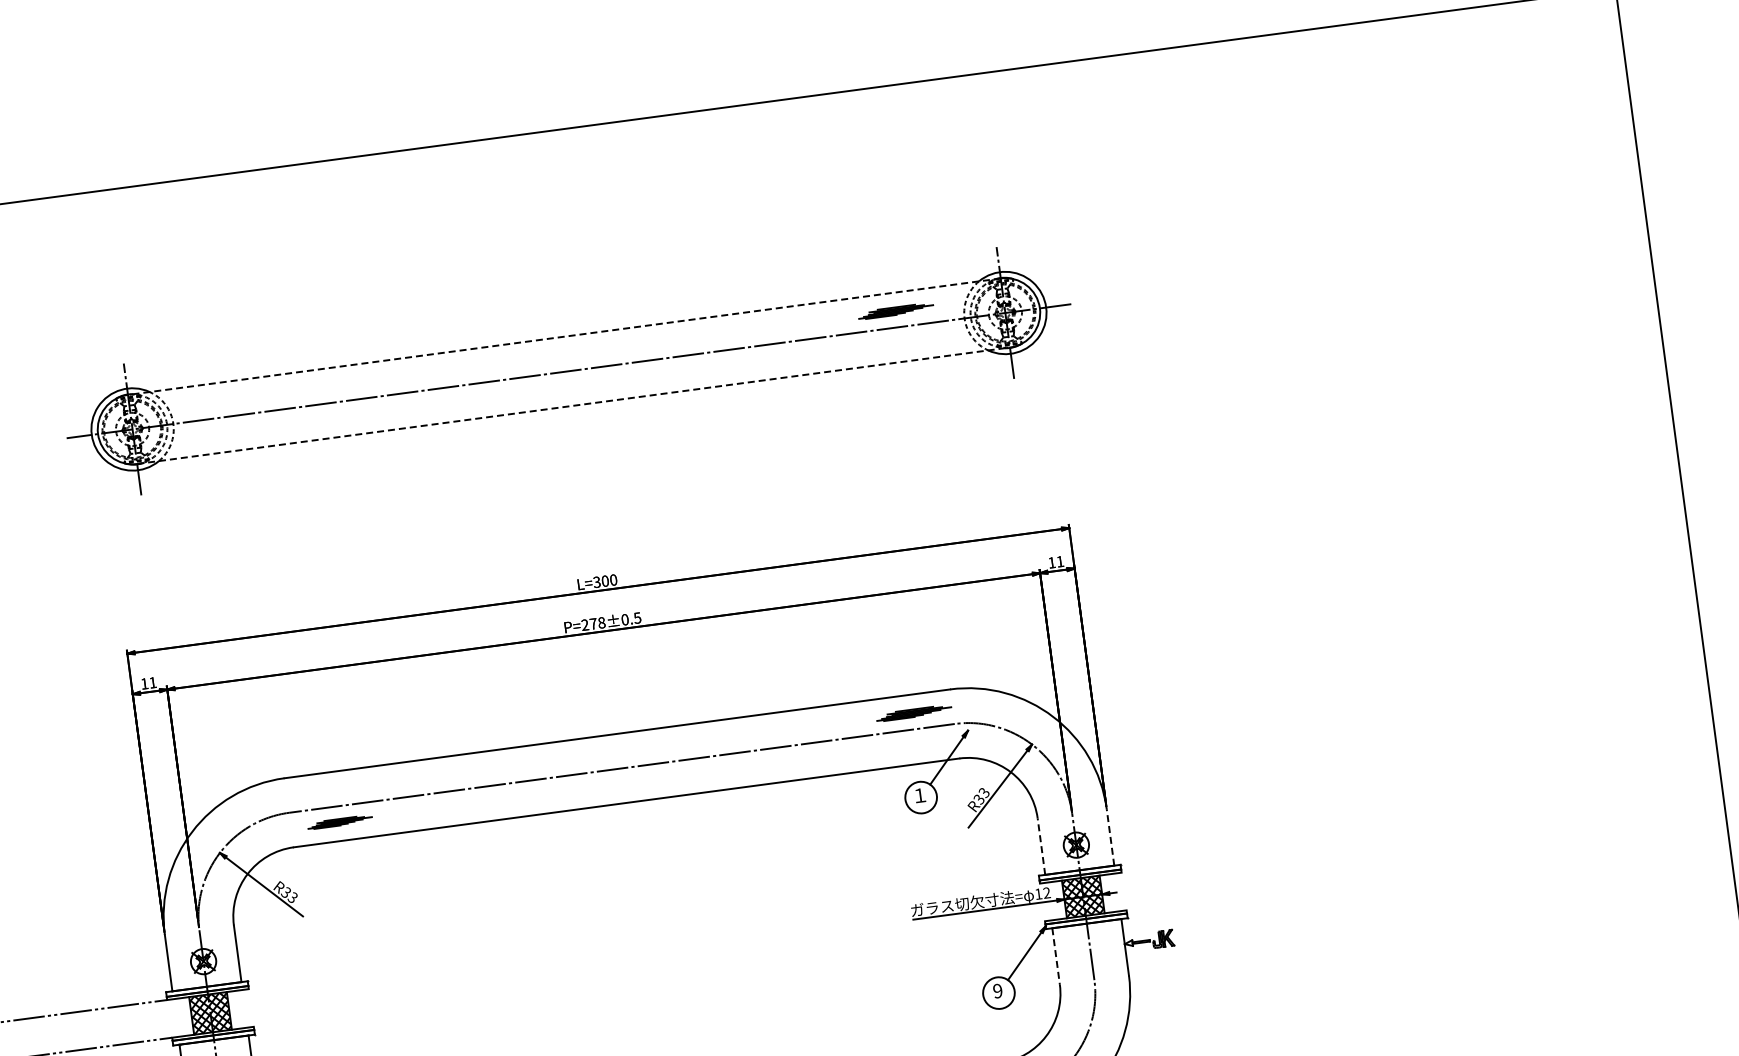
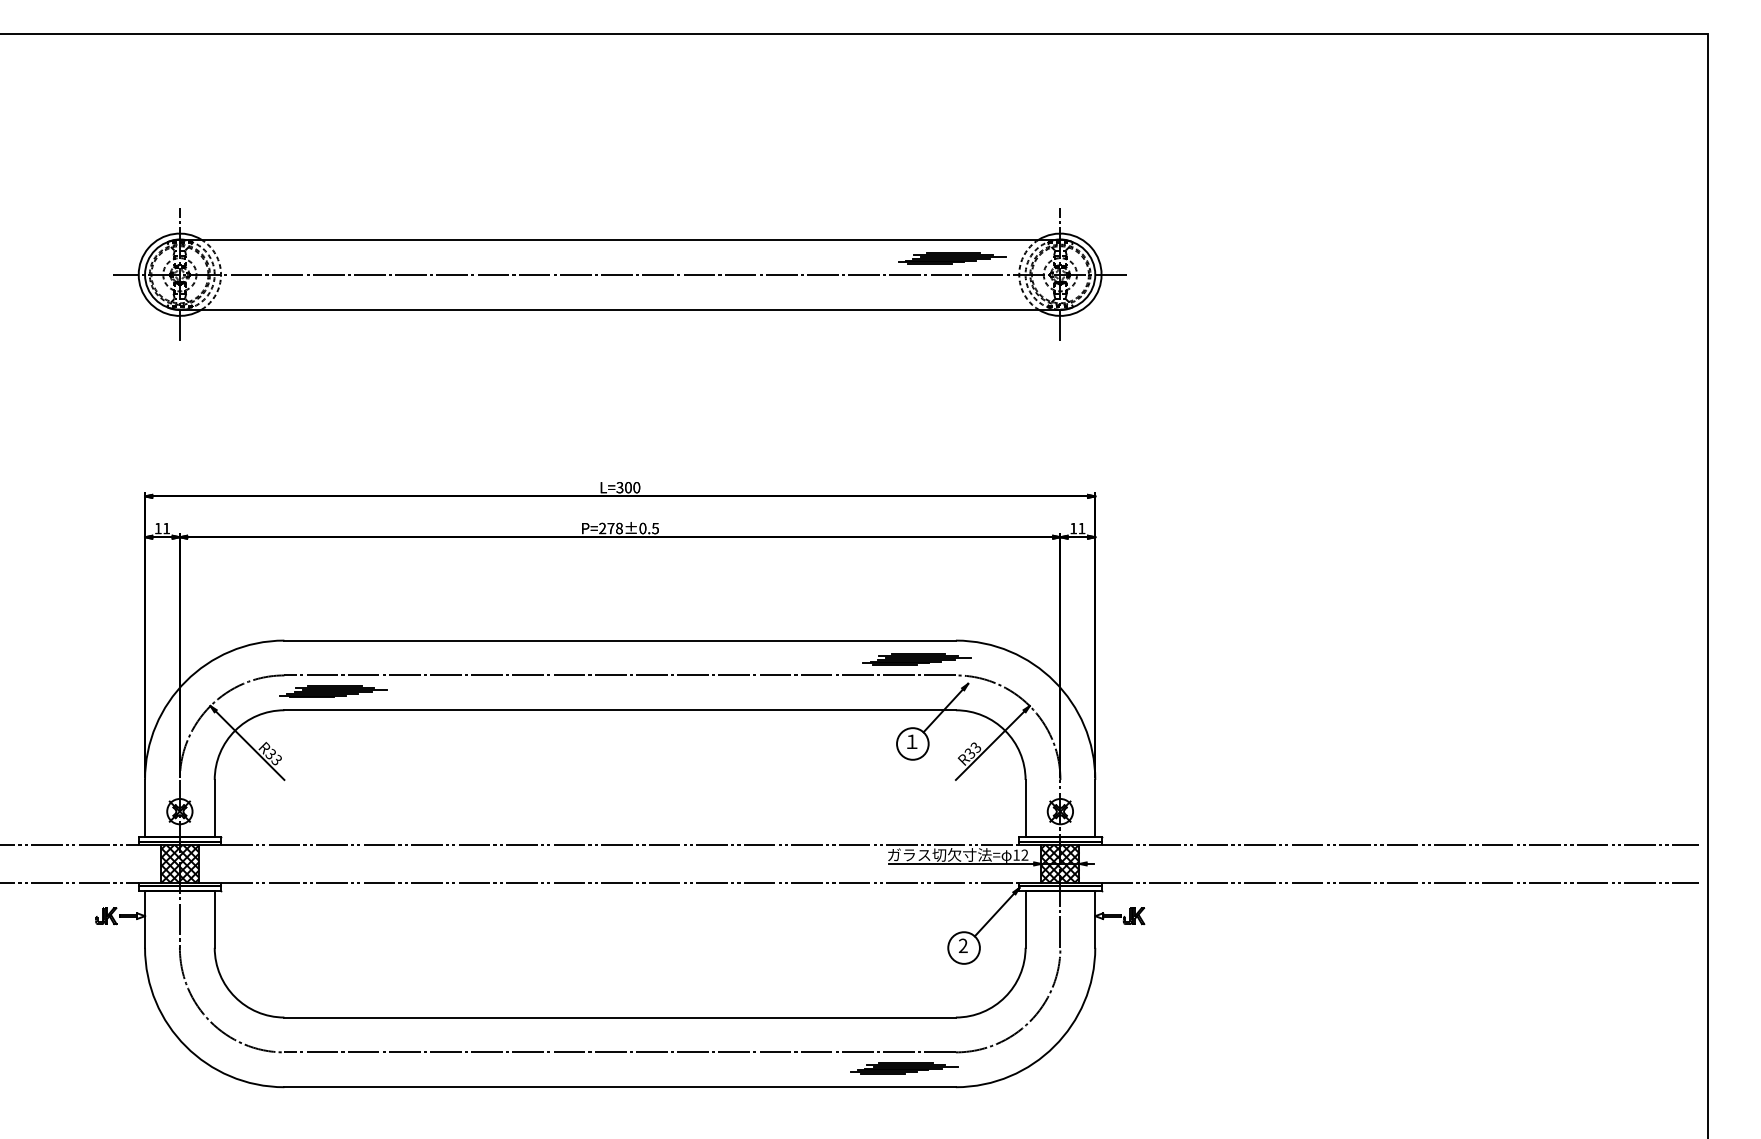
part: (896, 311) -> (952, 258), size x1.43
line: (563, 336) -> (619, 239), dashed -> solid
line: (573, 405) -> (620, 309), dashed -> solid
part: (913, 713) -> (916, 659), size x1.43
part: (339, 822) -> (333, 691), size x1.67
line: (1416, 832) -> (1399, 844), added
line: (1110, 837) -> (1095, 808), dashed -> solid
line: (1041, 846) -> (1025, 808), dashed -> solid
line: (1421, 870) -> (1399, 882), added
line: (644, 935) -> (620, 844), added
line: (1056, 956) -> (1025, 919), dashed -> solid
line: (649, 973) -> (620, 882), added
text: (997, 991) -> (962, 946), 9 -> 2

